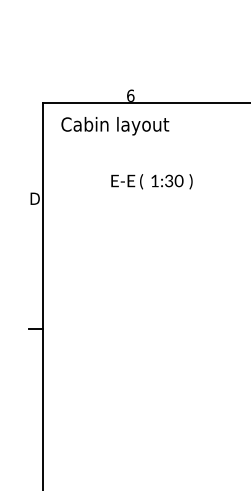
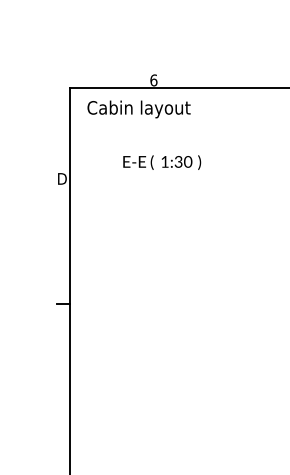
text: (152, 181) -> (162, 162), moved

